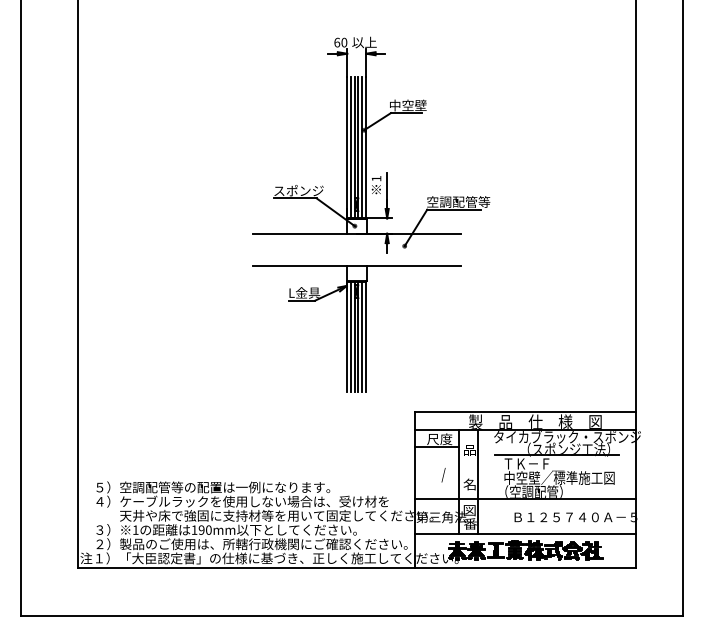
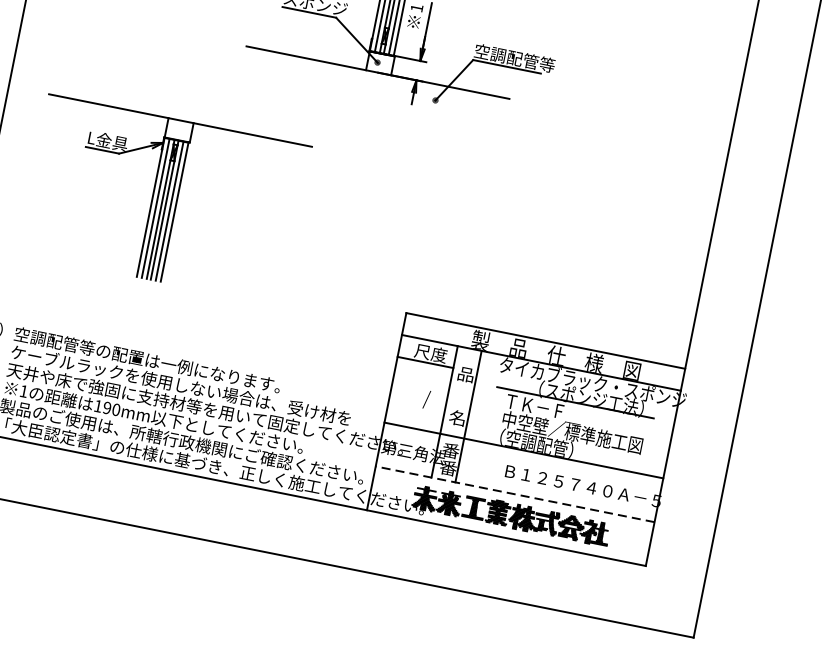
part: (356, 328) -> (164, 199), moved
text: (469, 510) -> (450, 450), 図 -> 番
line: (524, 533) -> (514, 493), solid -> dashed

